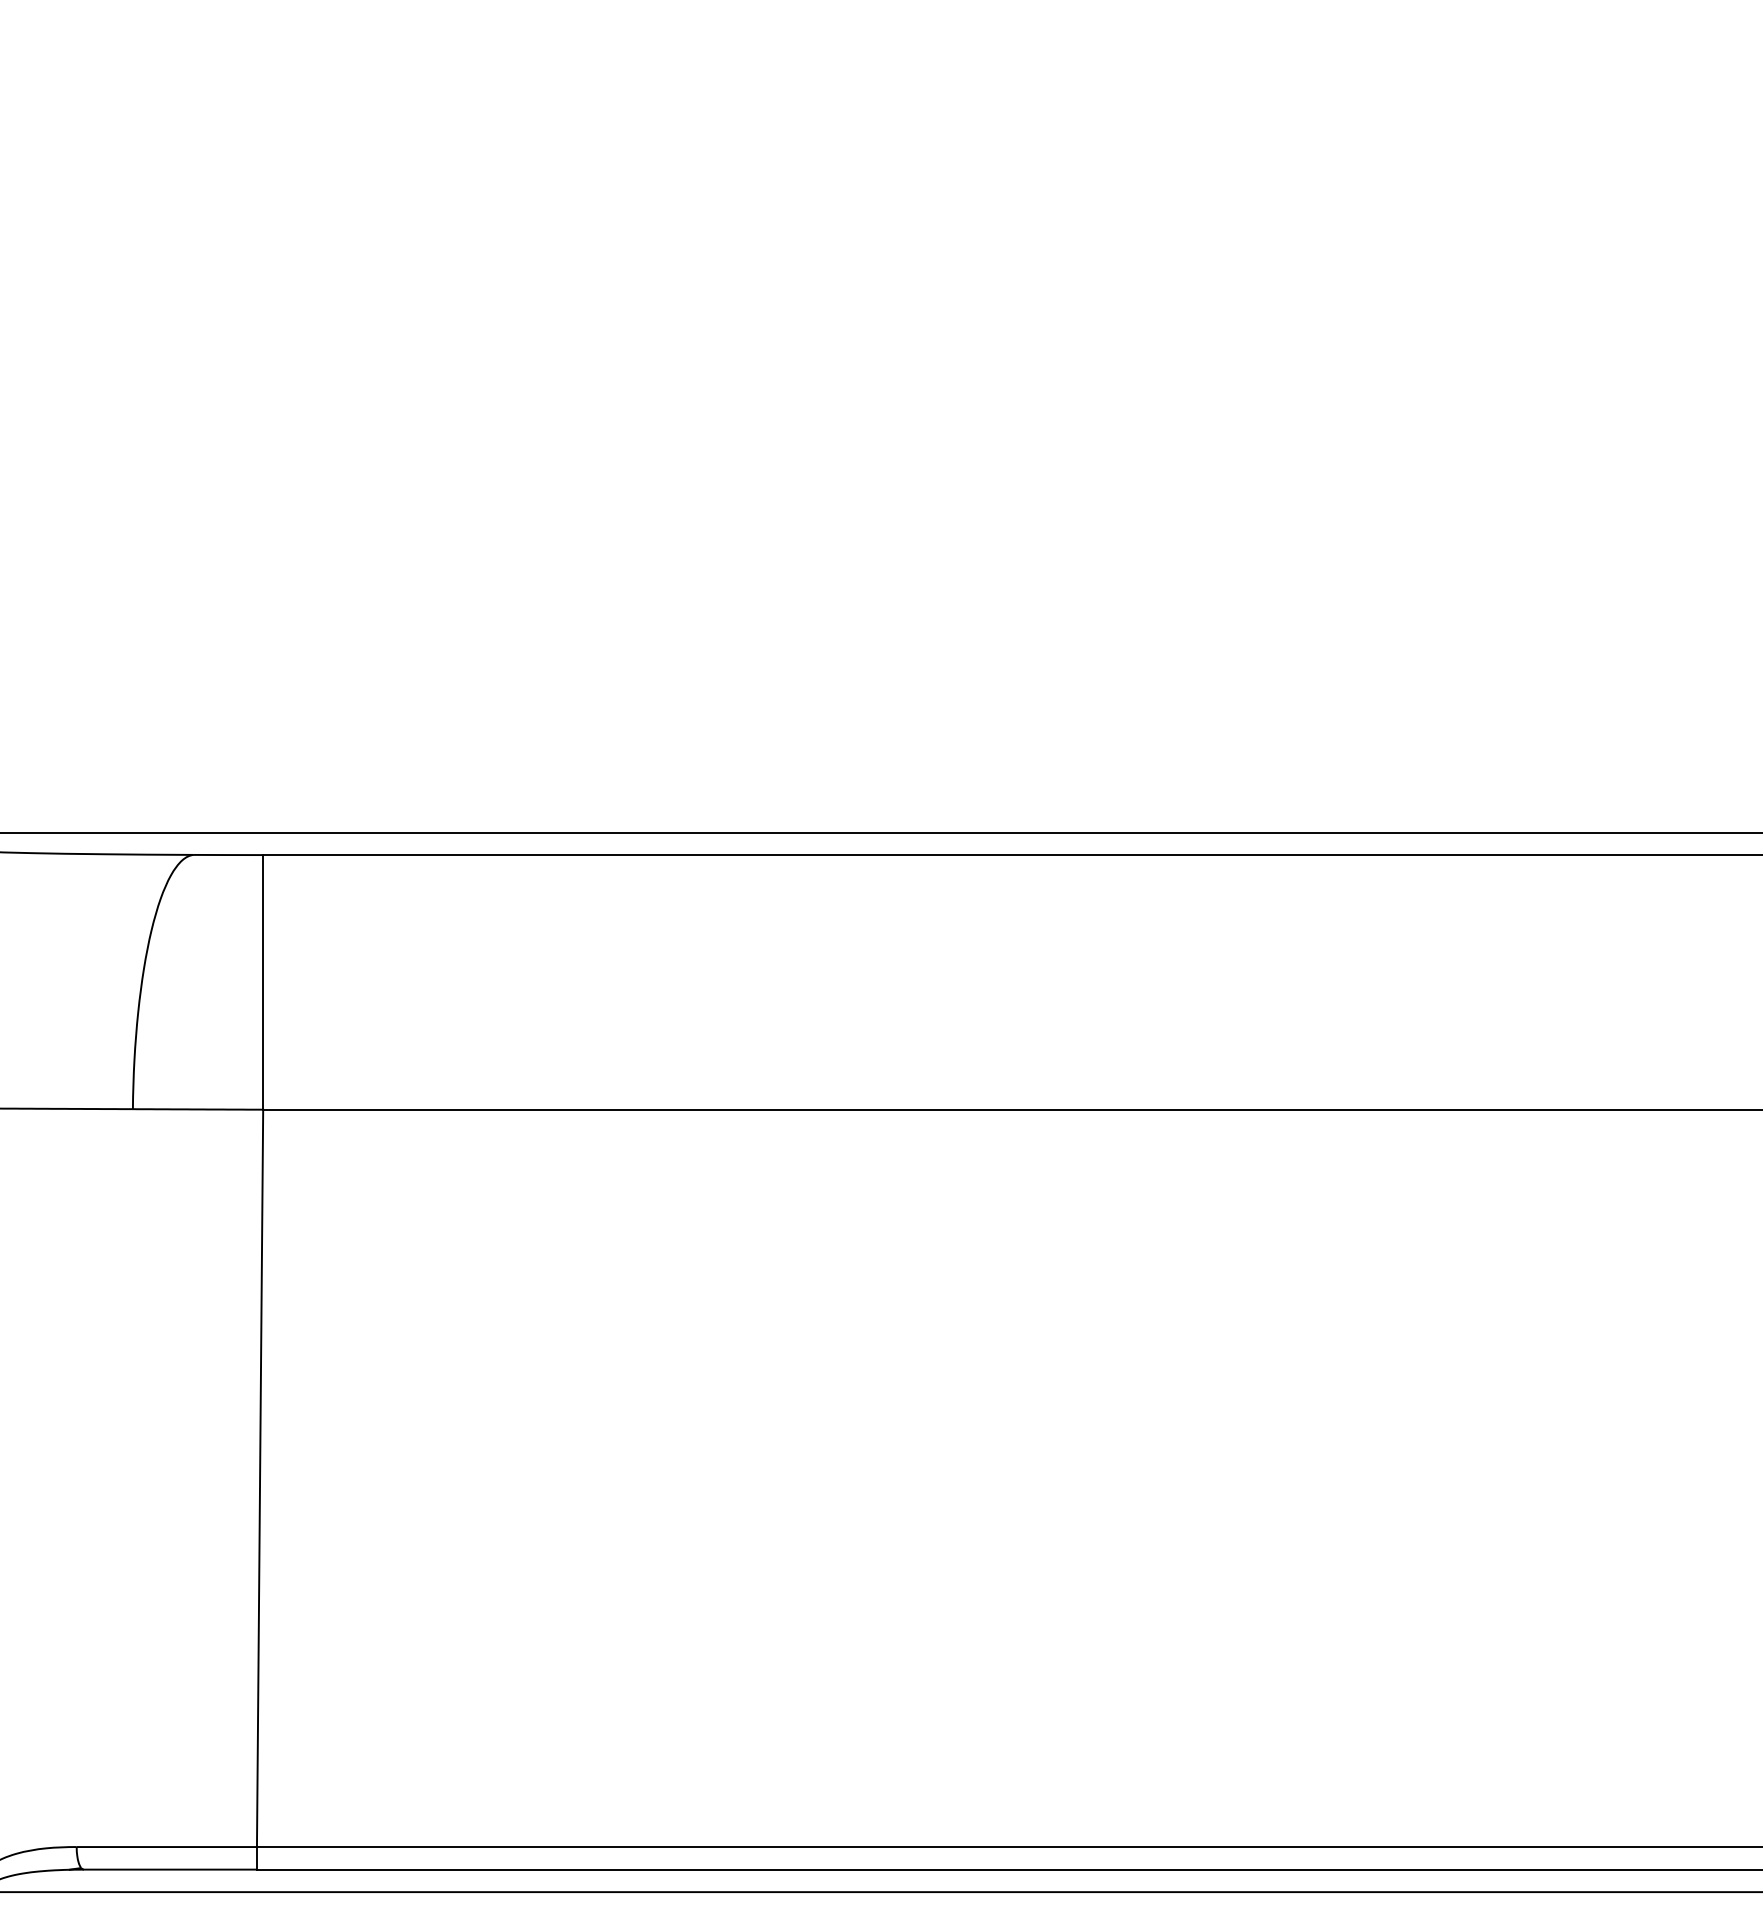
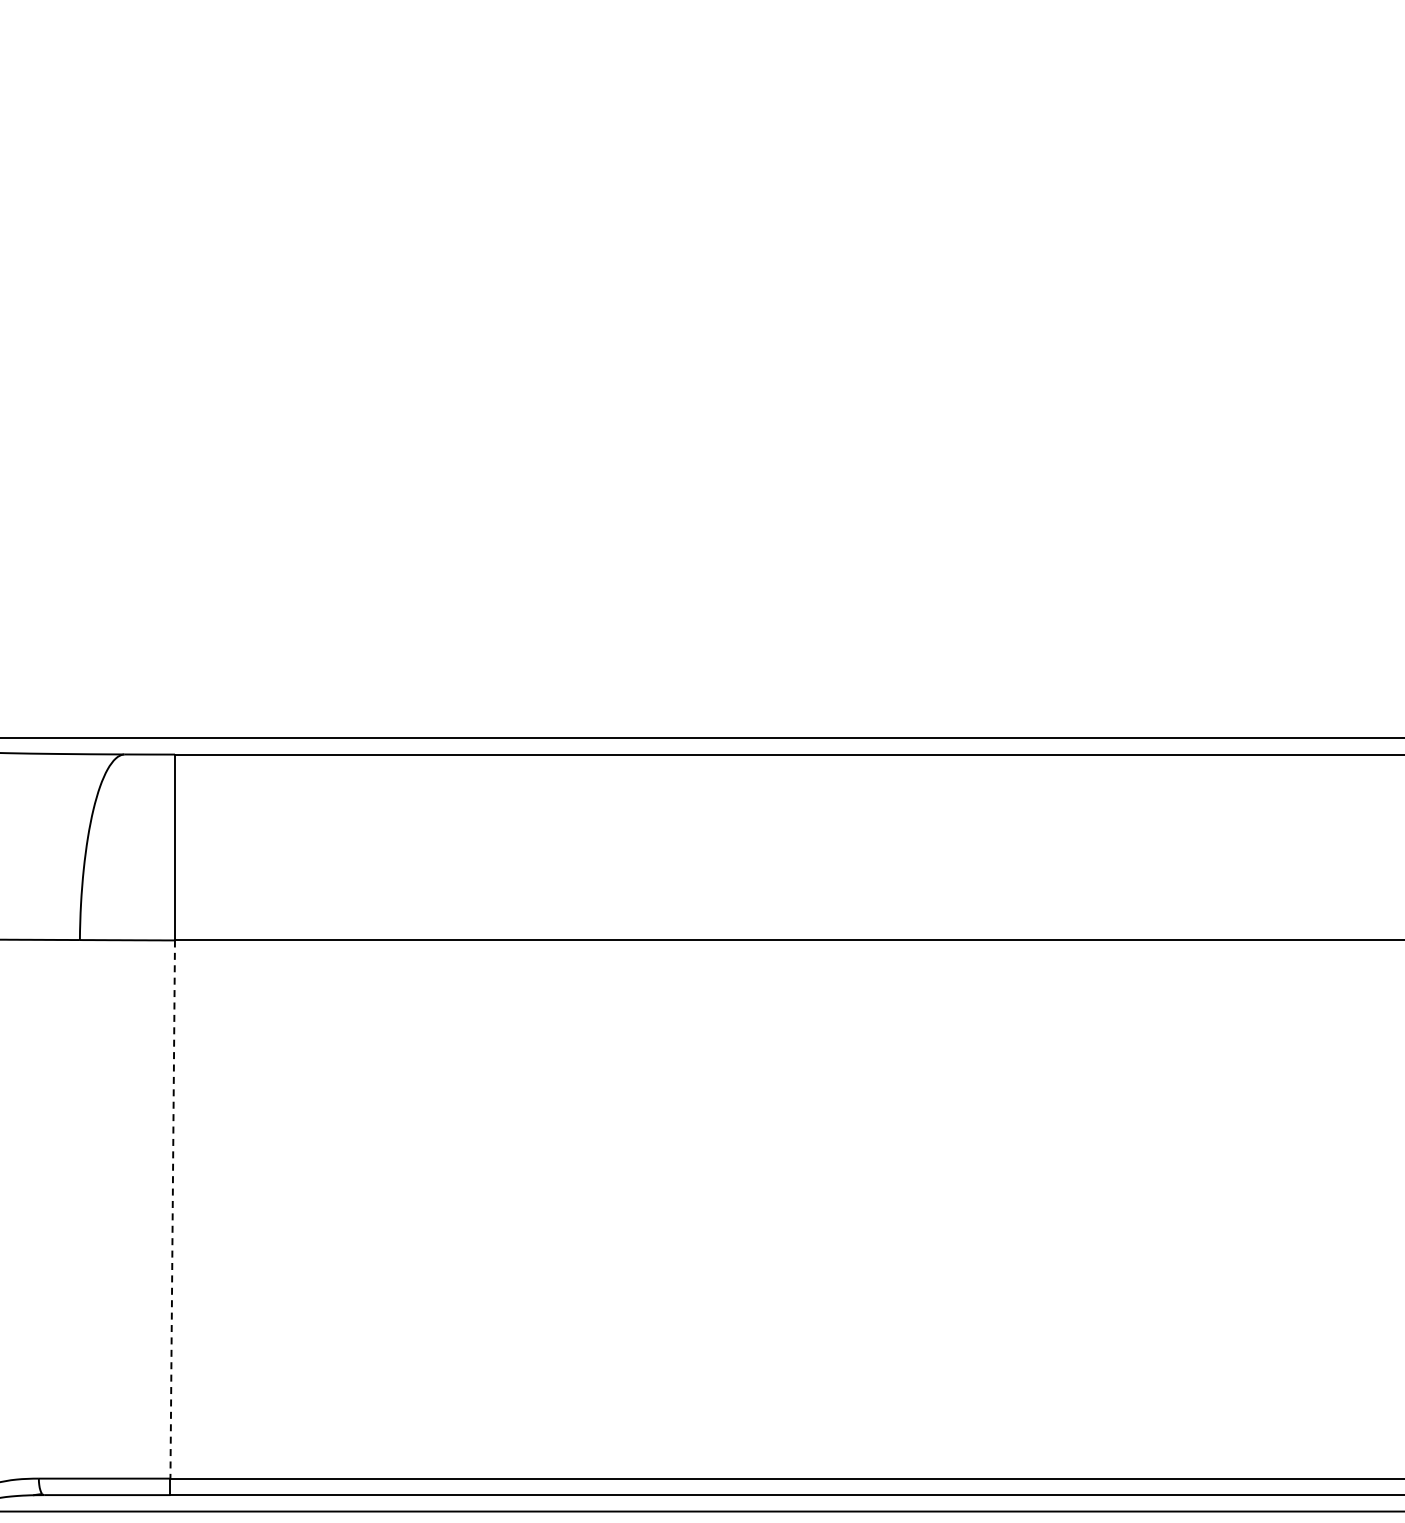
line: (259, 1479) -> (172, 1210), solid -> dashed

